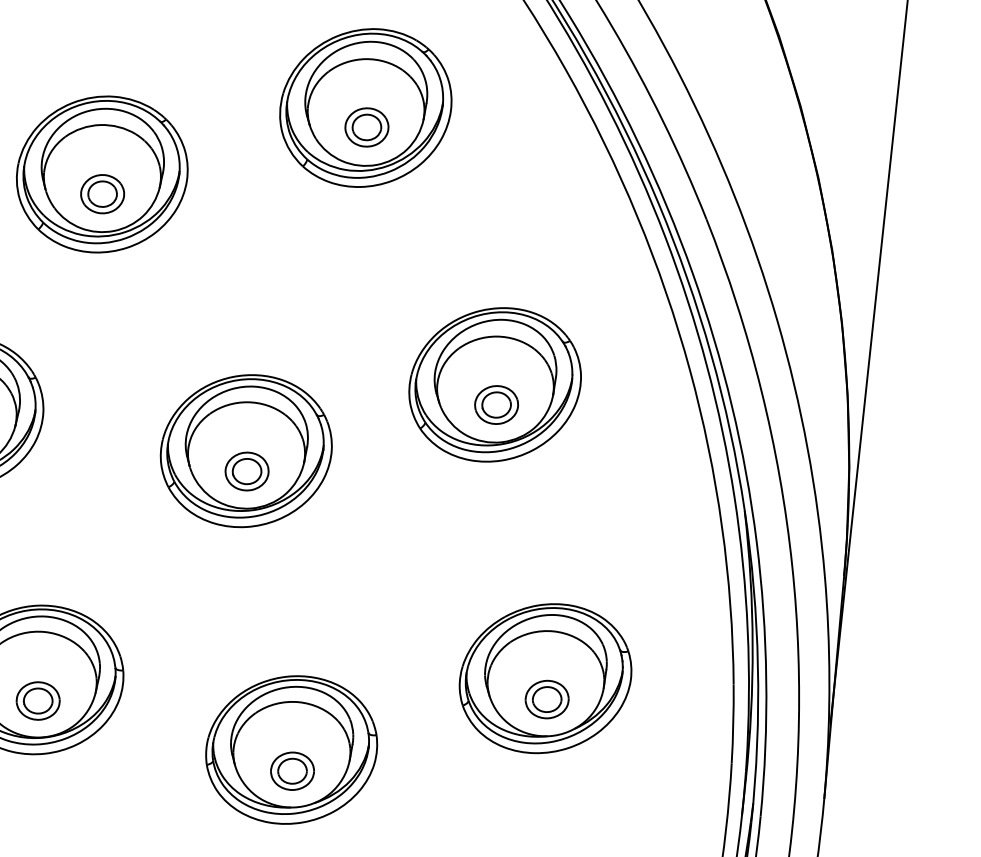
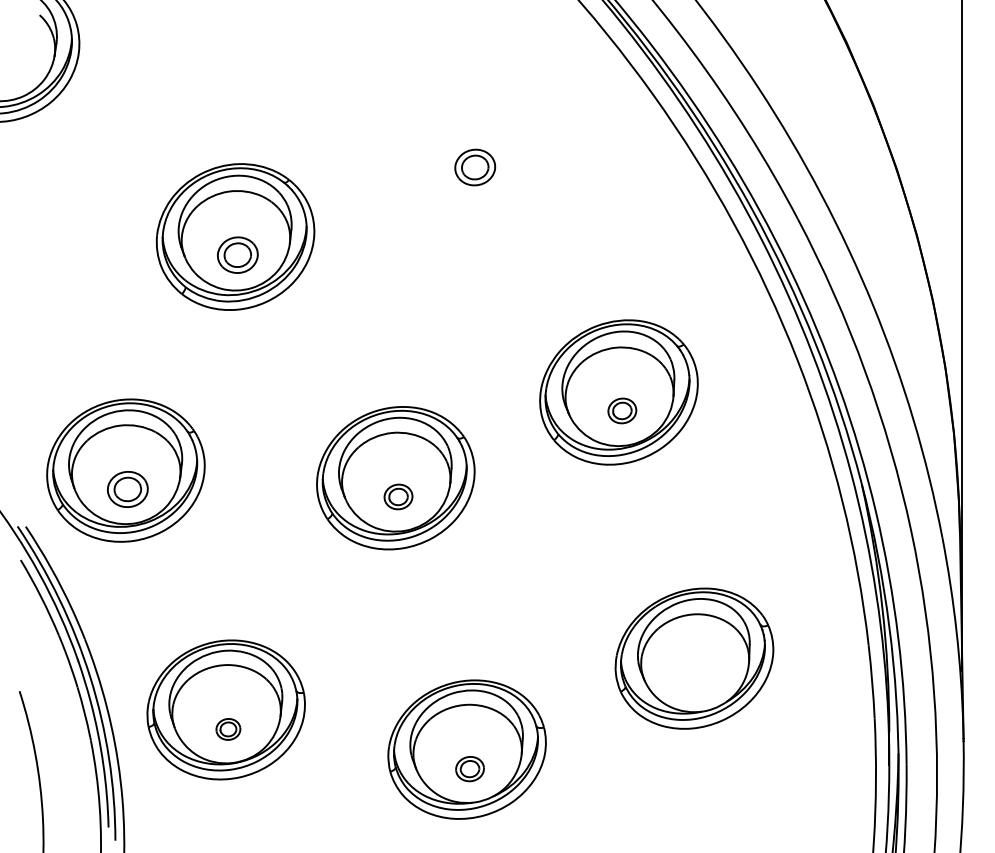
part: (365, 107) -> (471, 149), removed
part: (496, 404) -> (622, 410), size x0.7
part: (247, 471) -> (398, 496), size x0.7
part: (546, 699) -> (697, 677), removed
part: (38, 701) -> (228, 729), size x0.6
part: (292, 770) -> (469, 768), size x0.7

